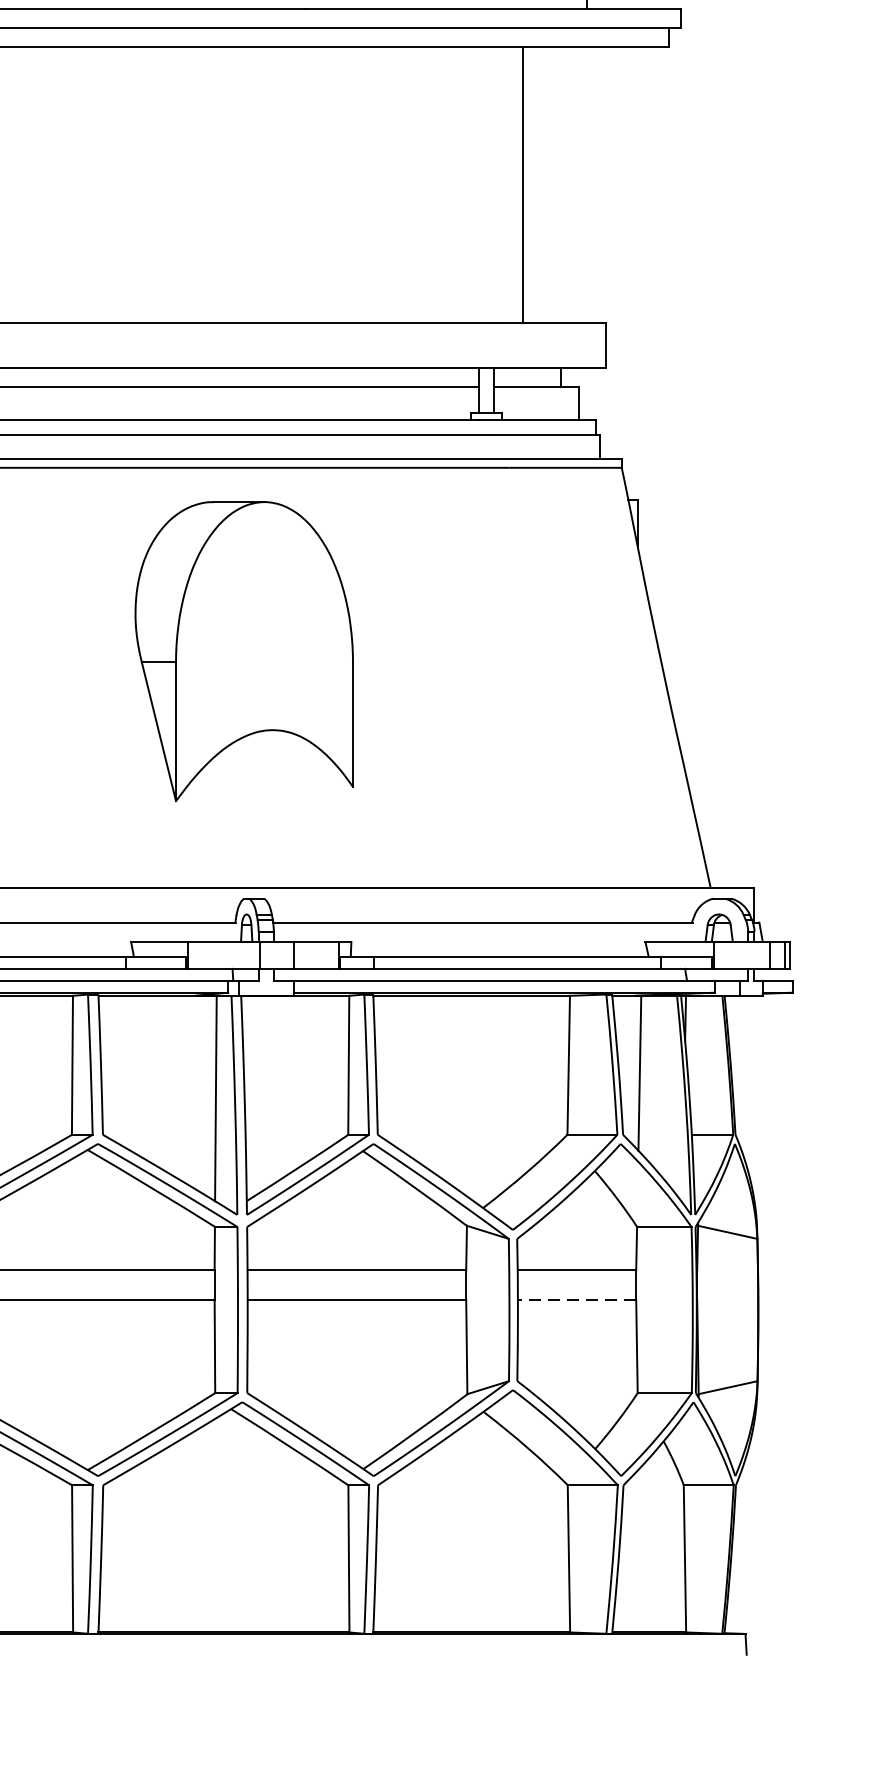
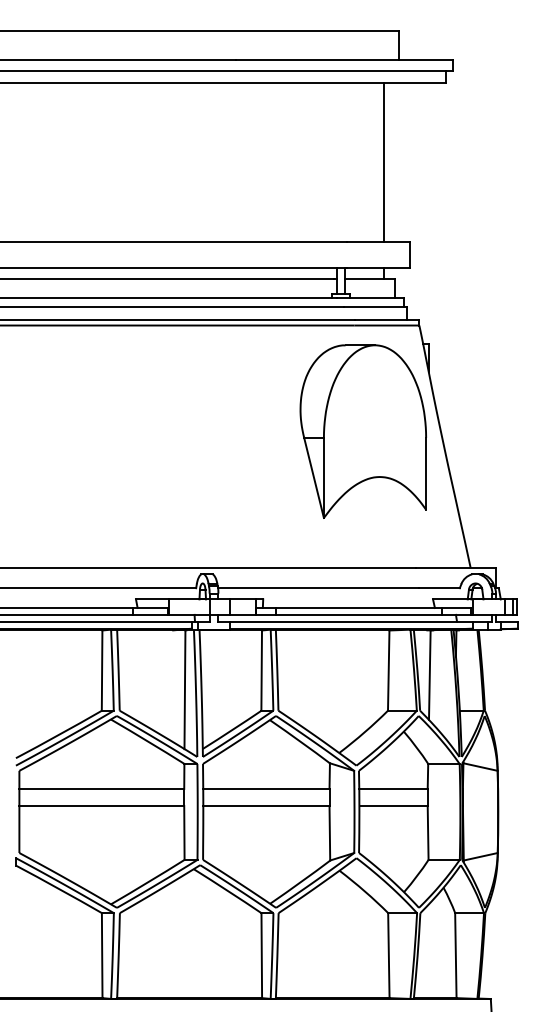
line: (523, 183) -> (384, 161), moved
part: (242, 651) -> (362, 431), moved
line: (576, 1298) -> (393, 805), dashed -> solid

